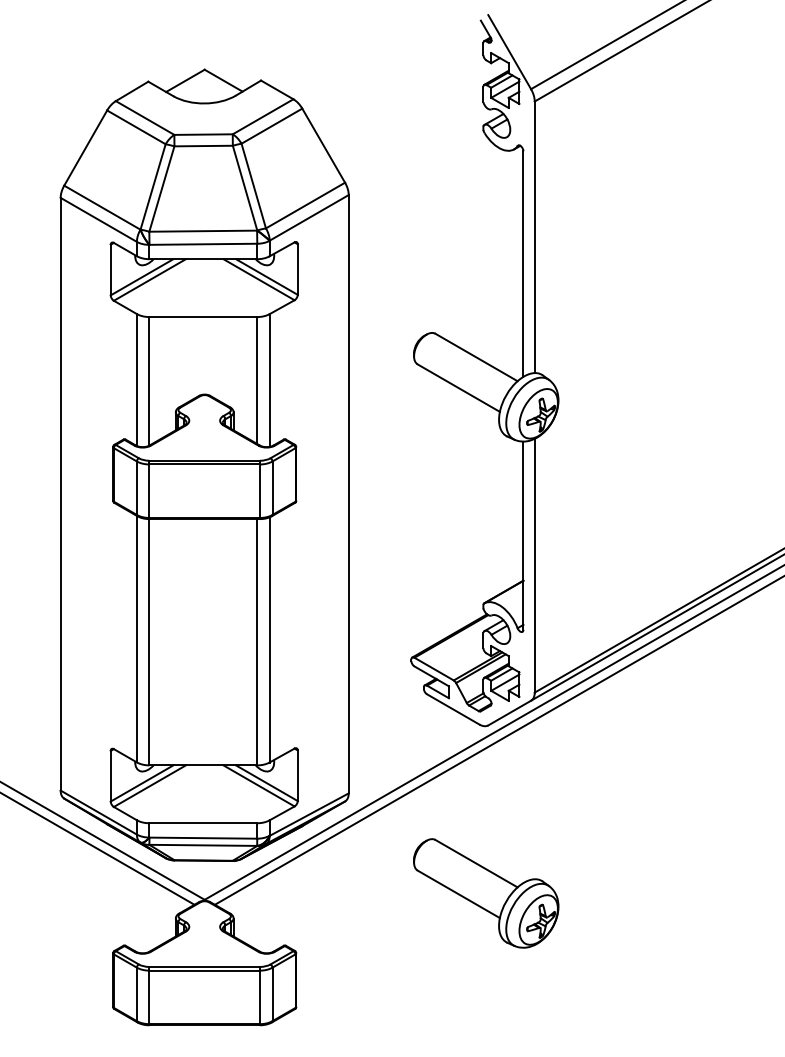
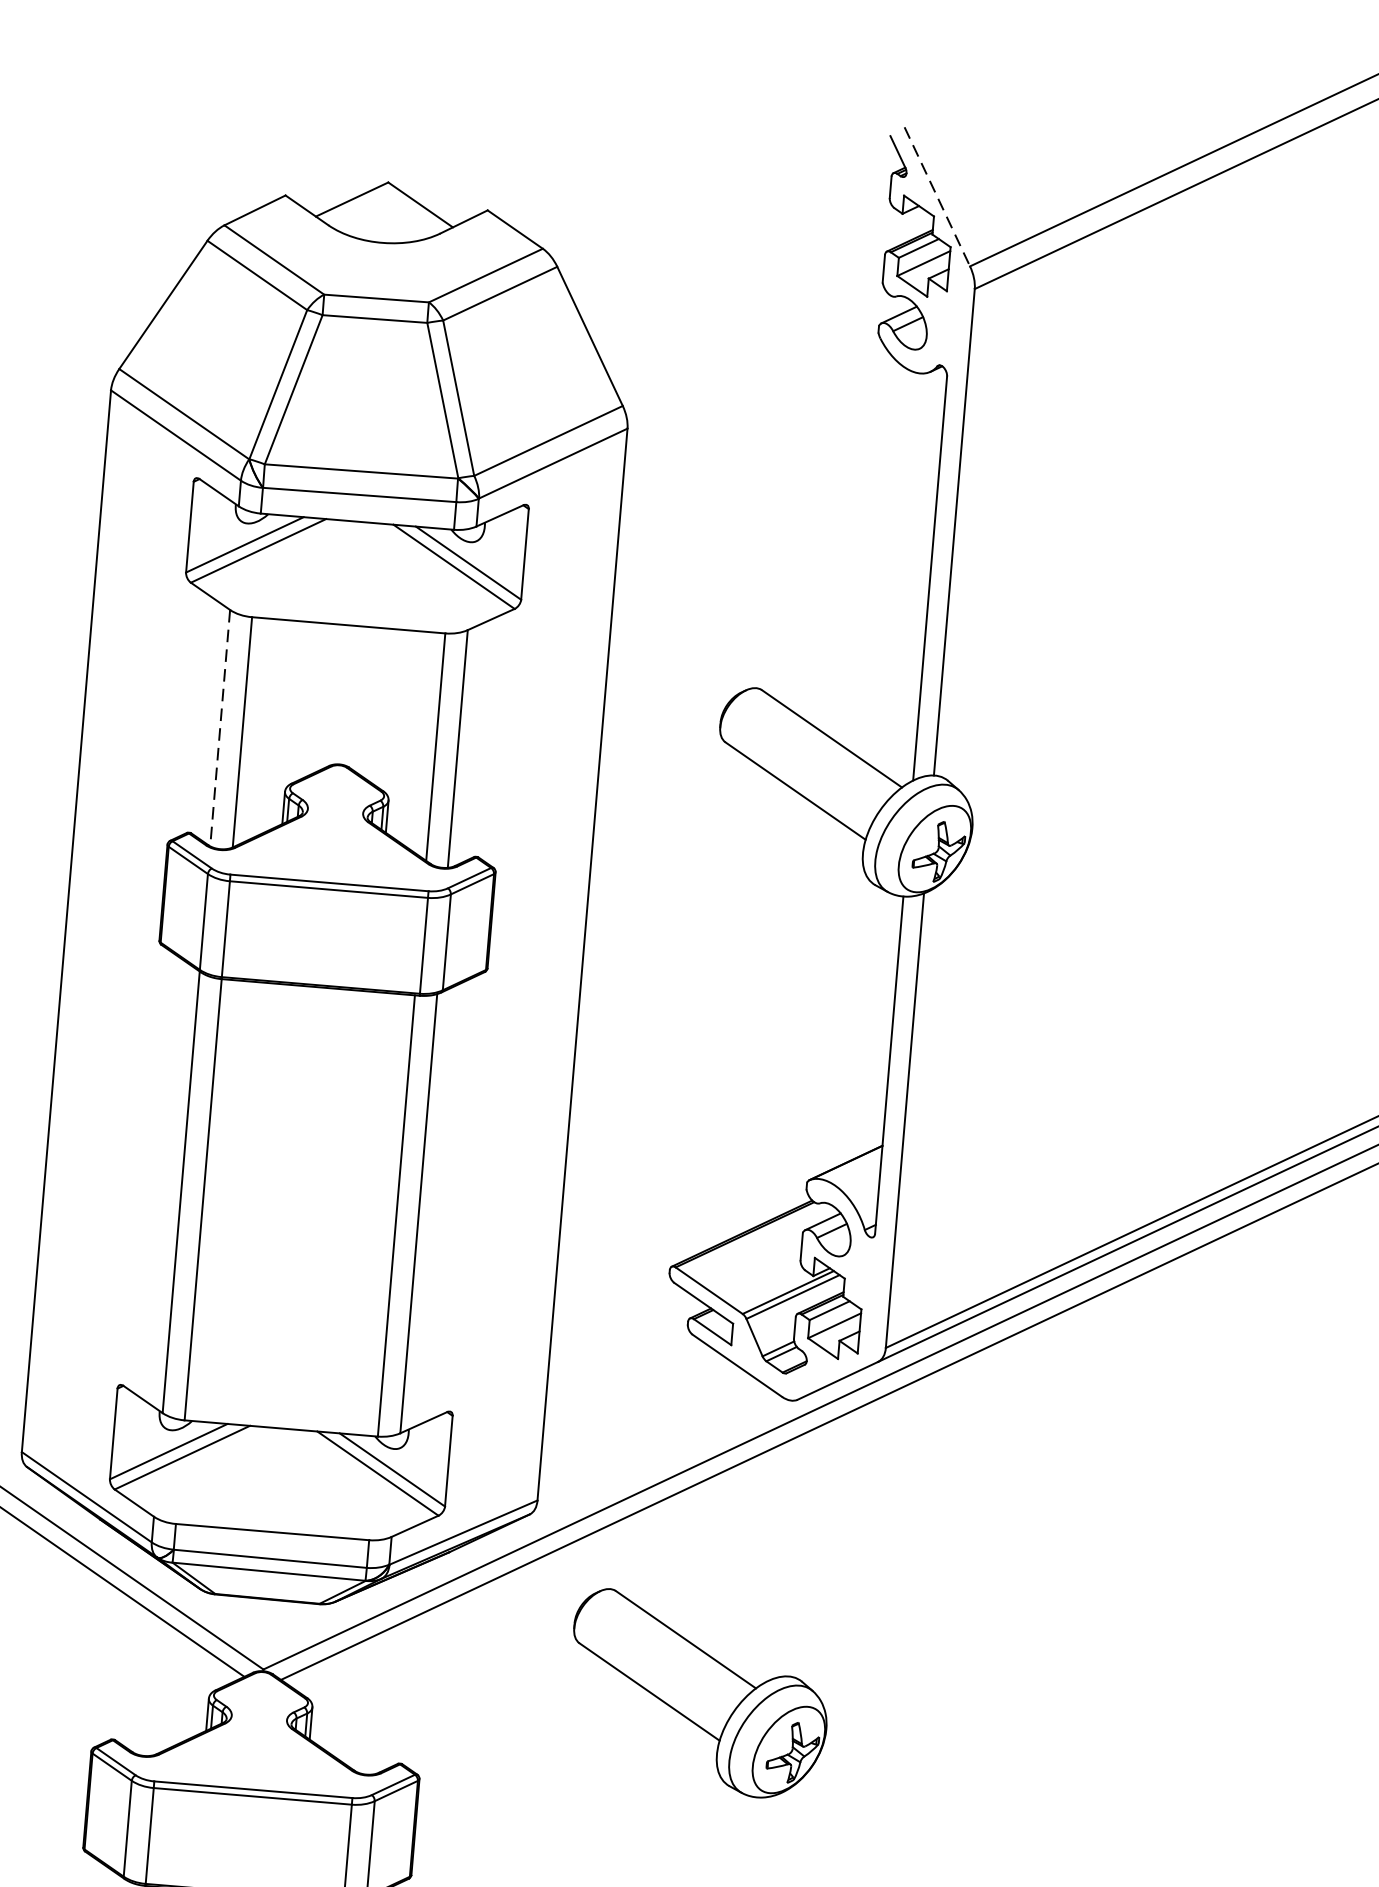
line: (509, 52) -> (936, 197), solid -> dashed
line: (136, 380) -> (219, 728), solid -> dashed
part: (486, 893) -> (699, 1694), moved

